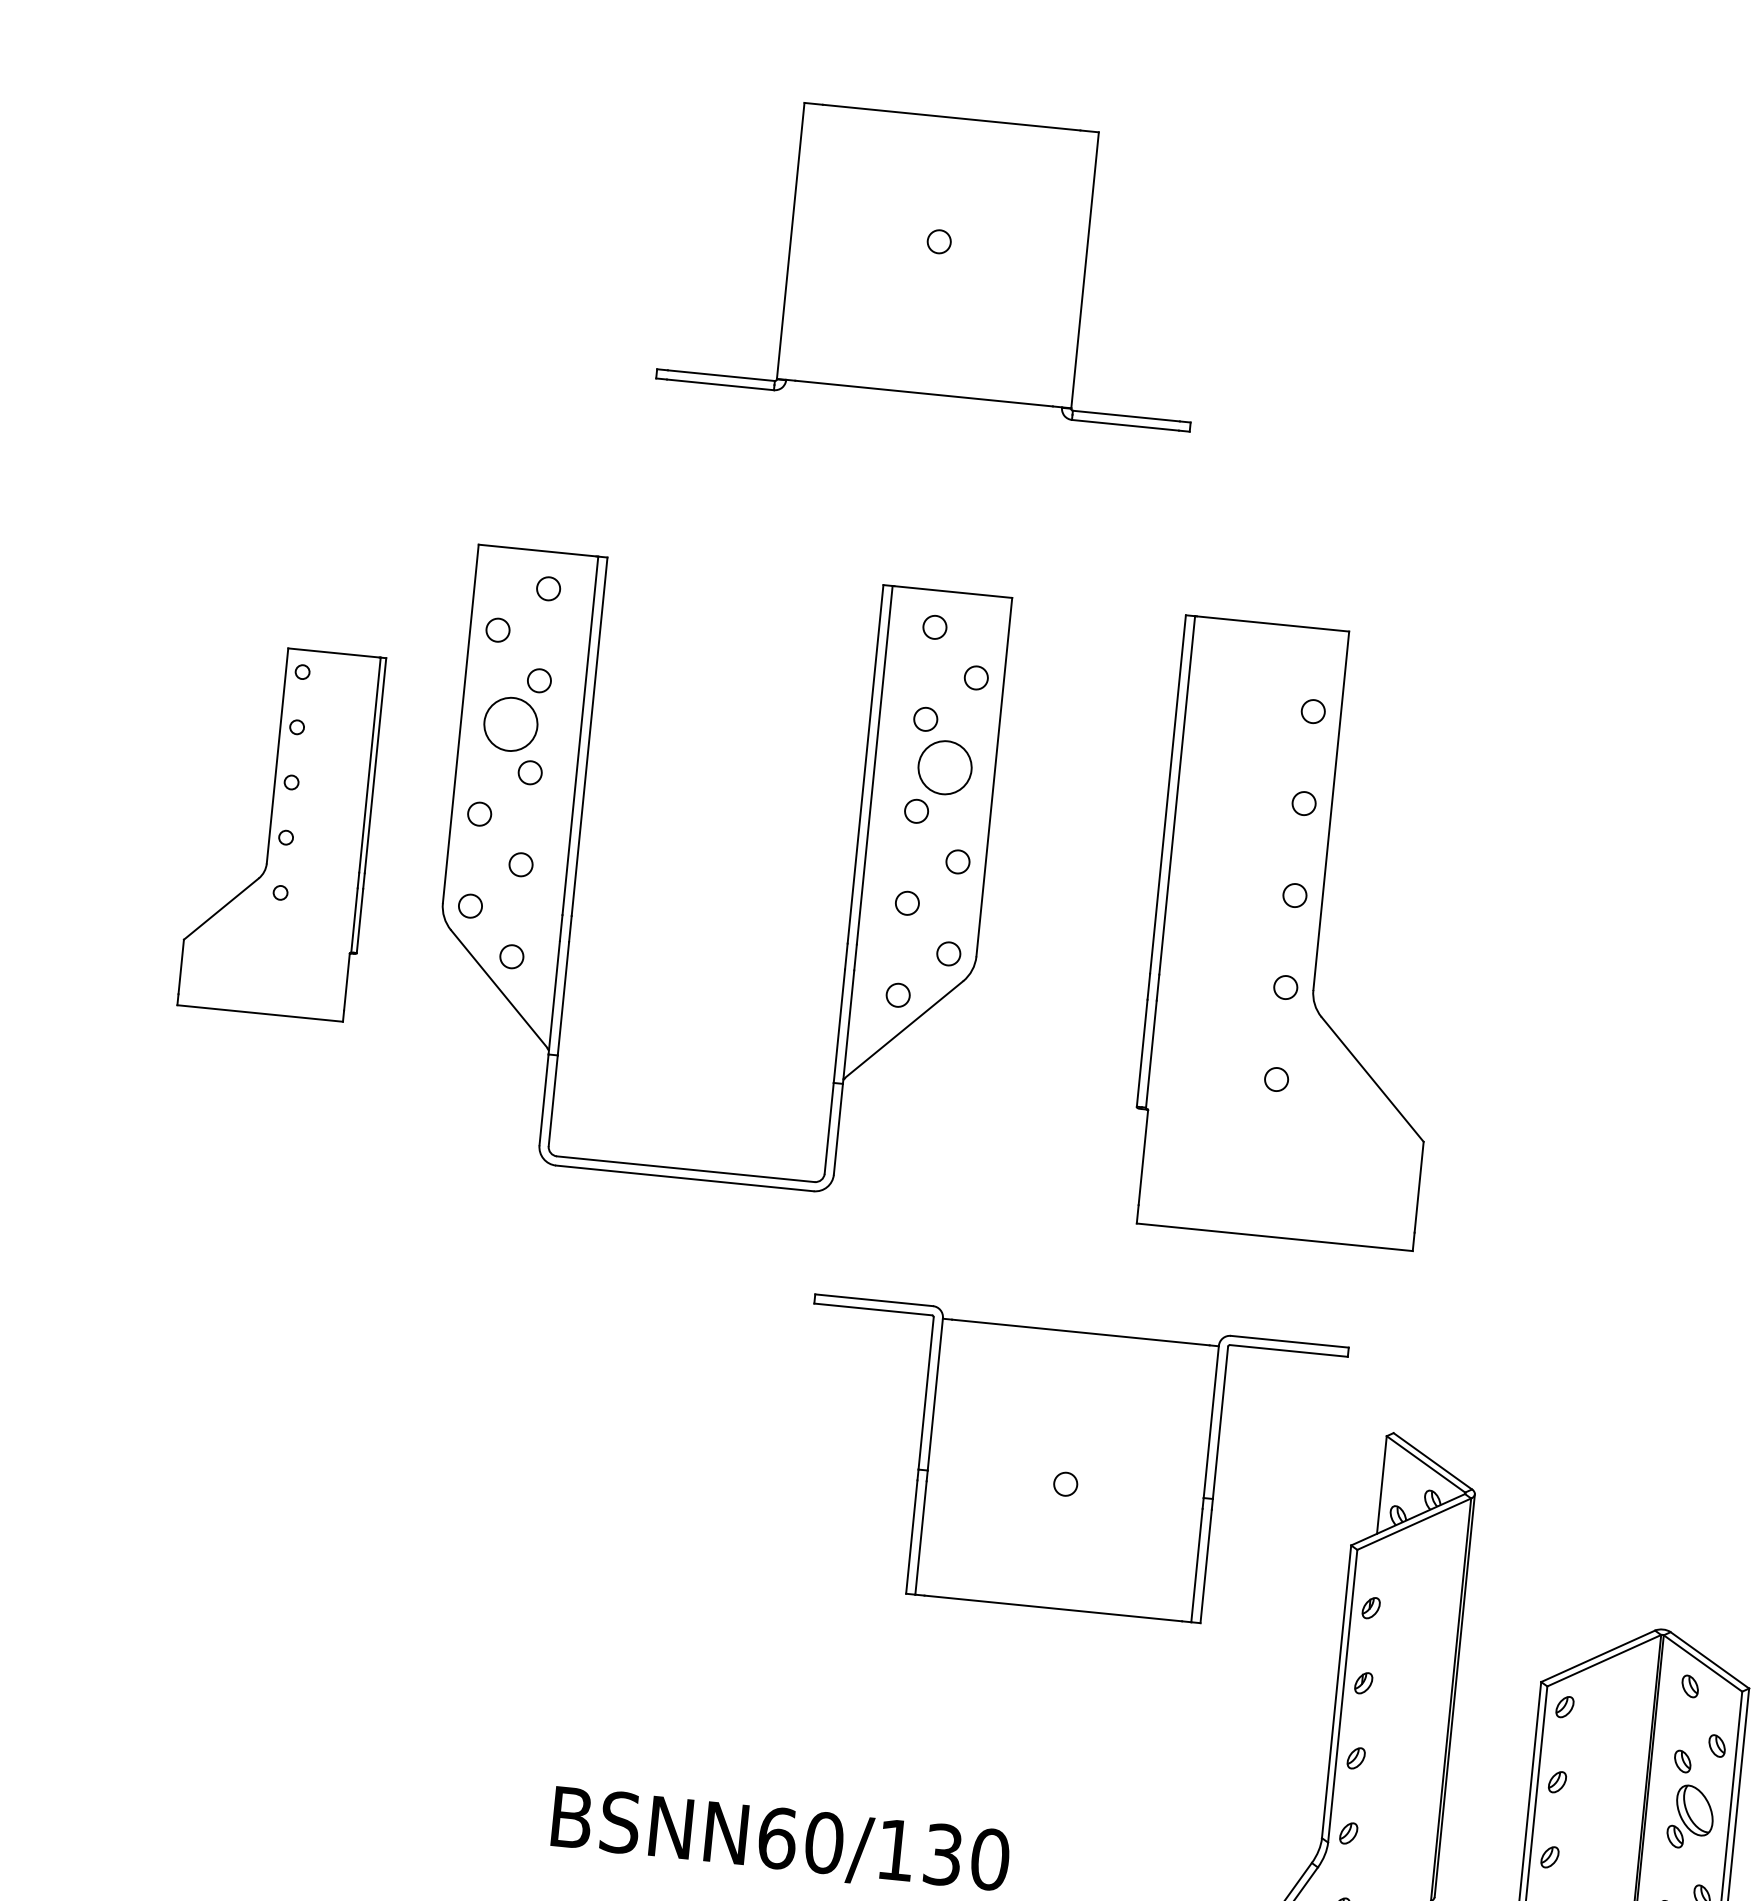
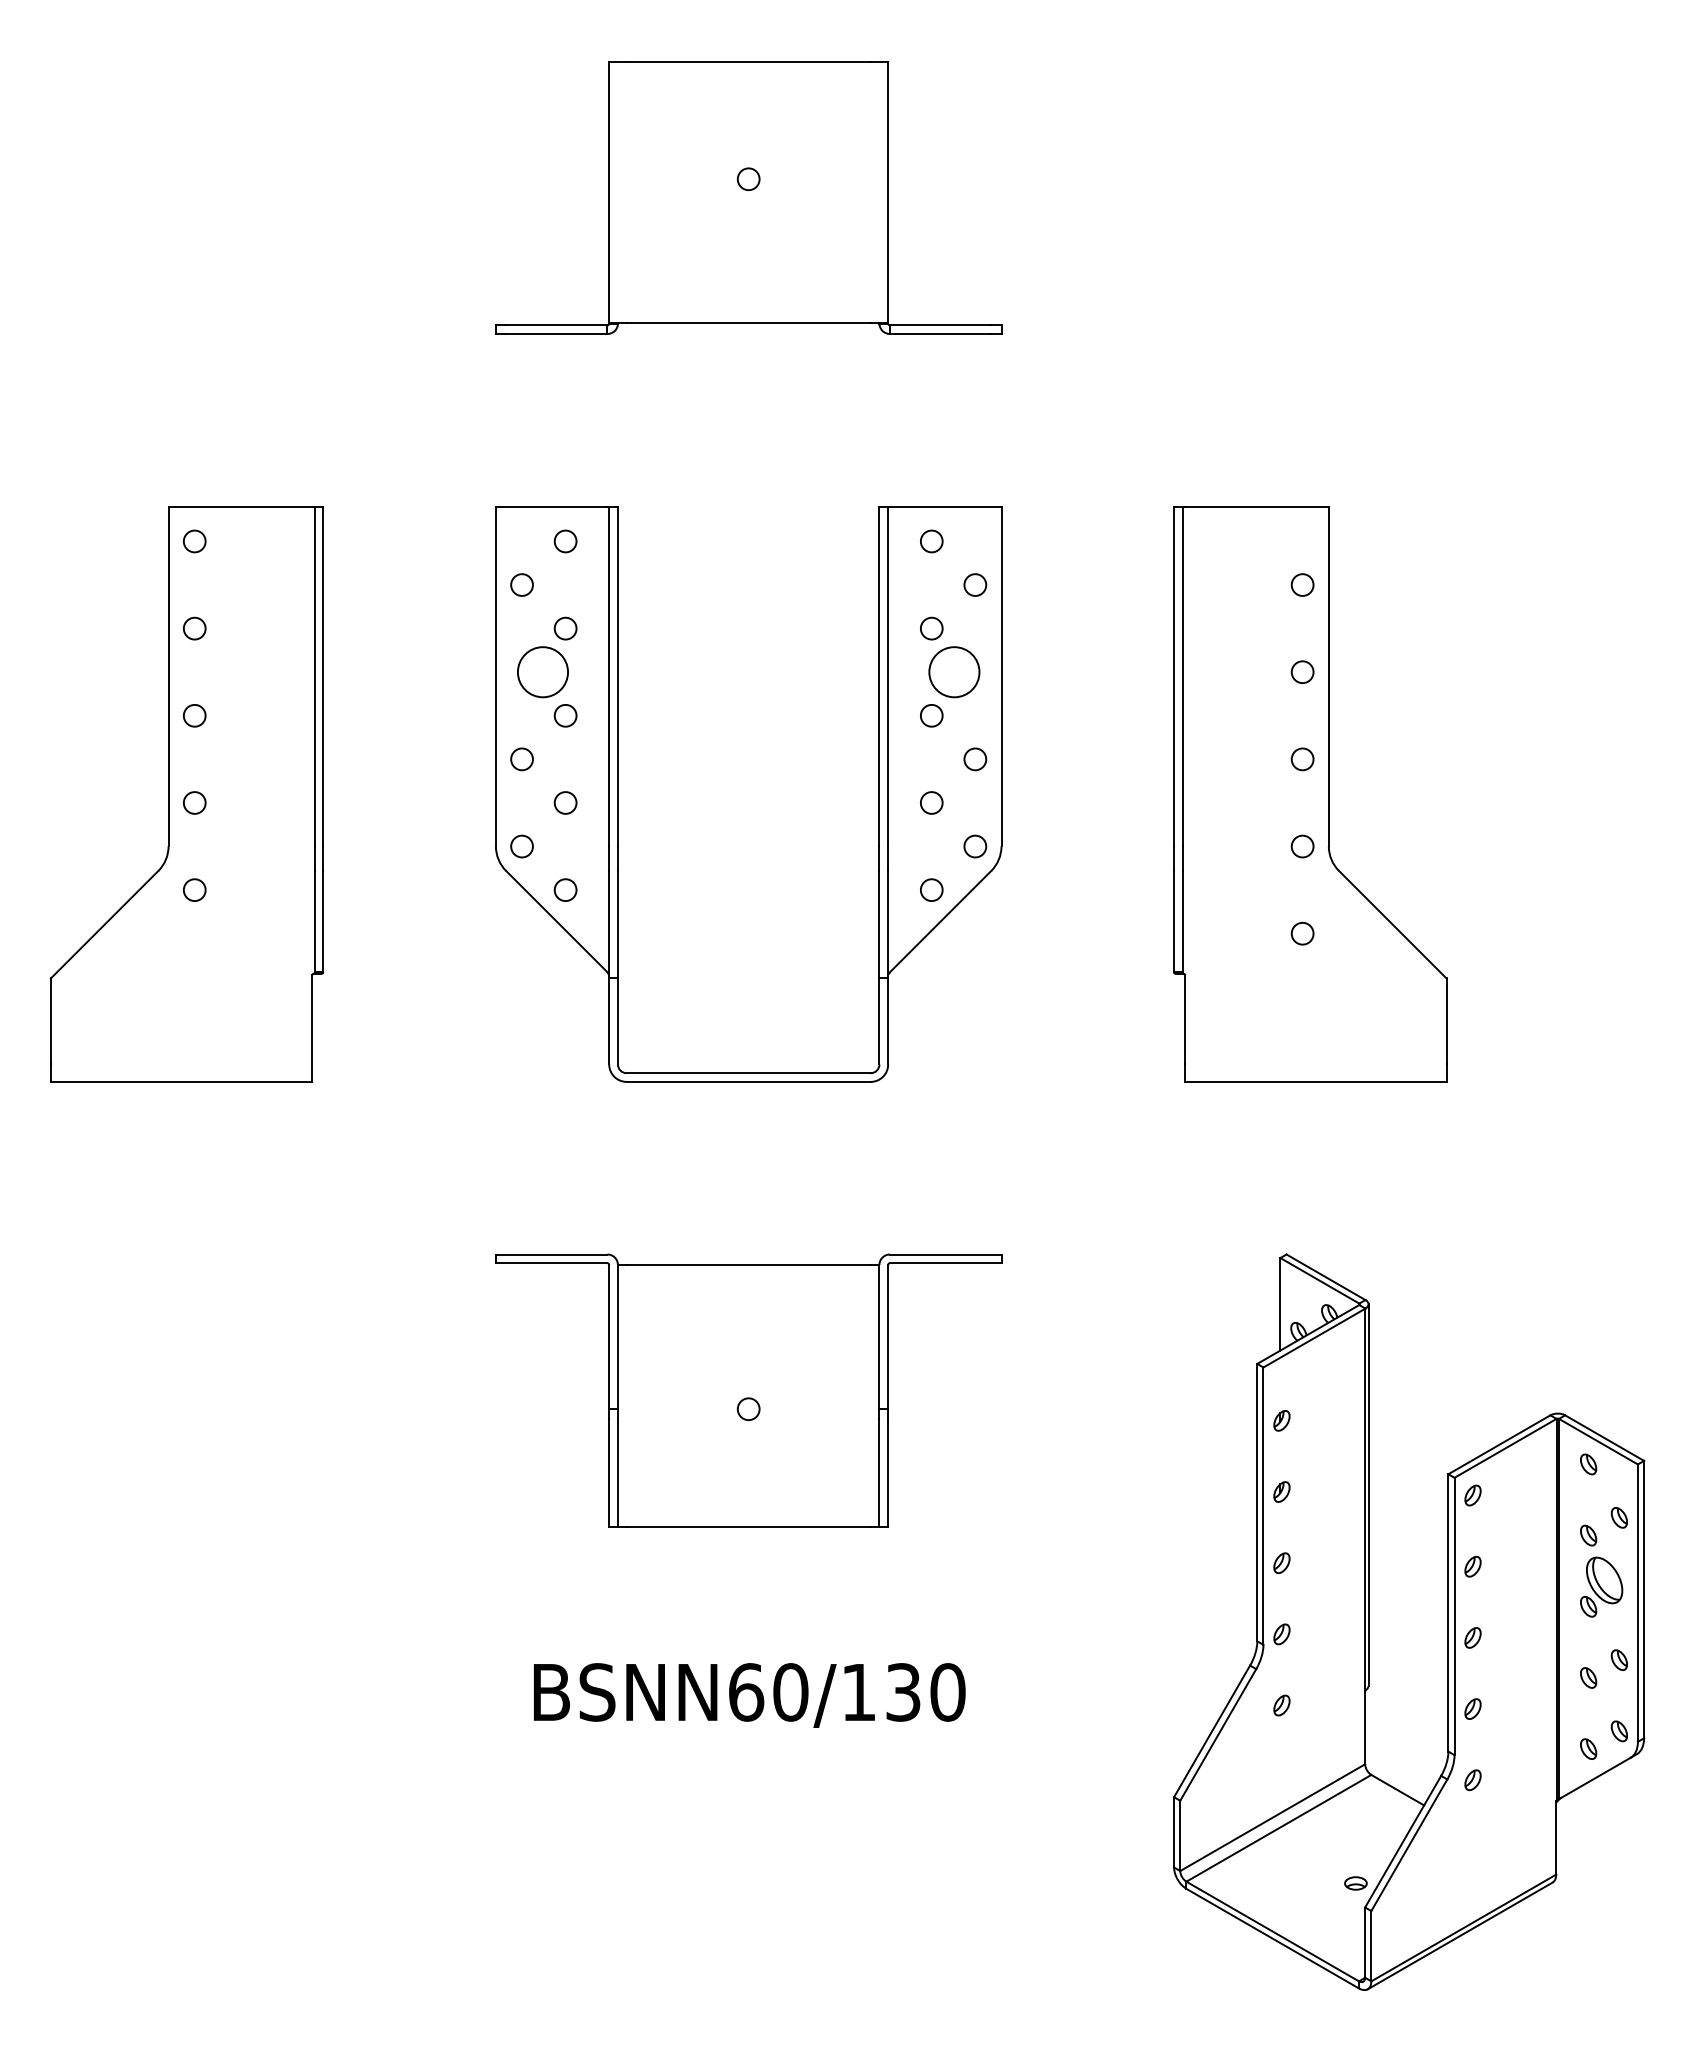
part: (281, 831) -> (186, 794), size x1.67
part: (577, 861) -> (618, 794), moved
part: (1299, 933) -> (1310, 794), moved
part: (1067, 1464) -> (748, 1390), moved

